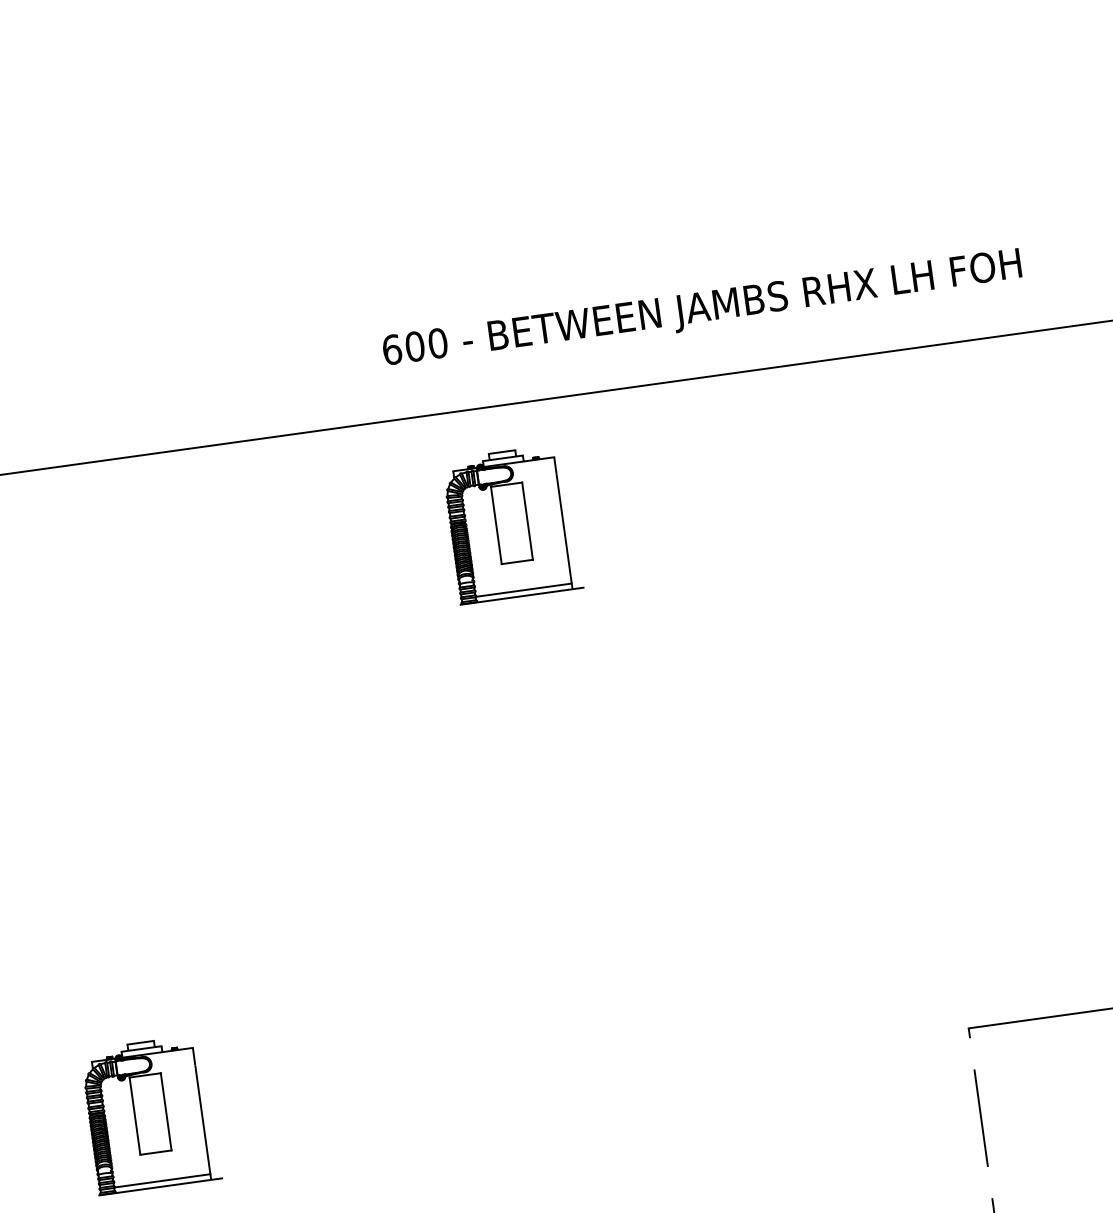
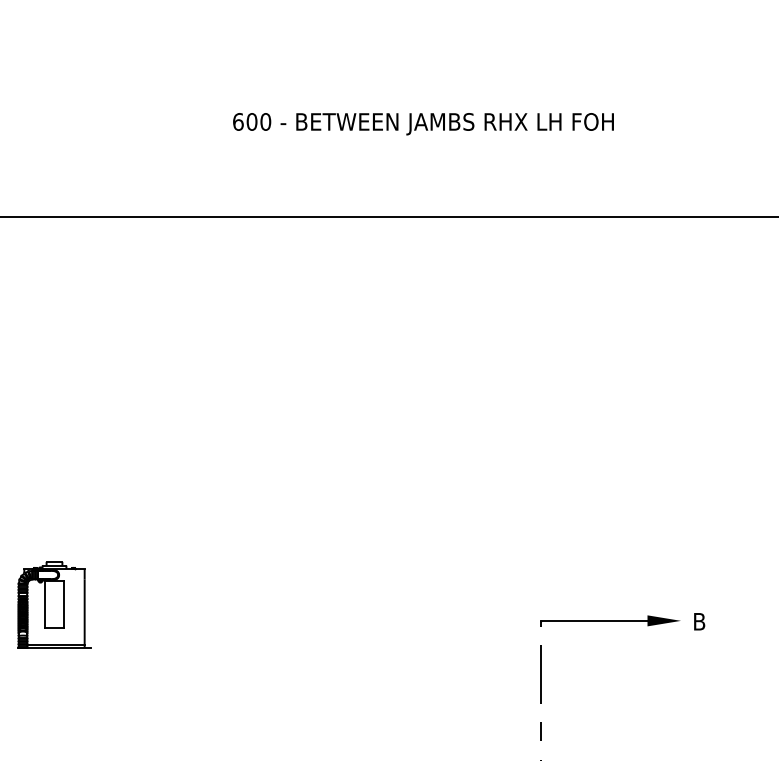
text: (702, 311) -> (423, 124), moved
part: (511, 523) -> (314, 287), removed

